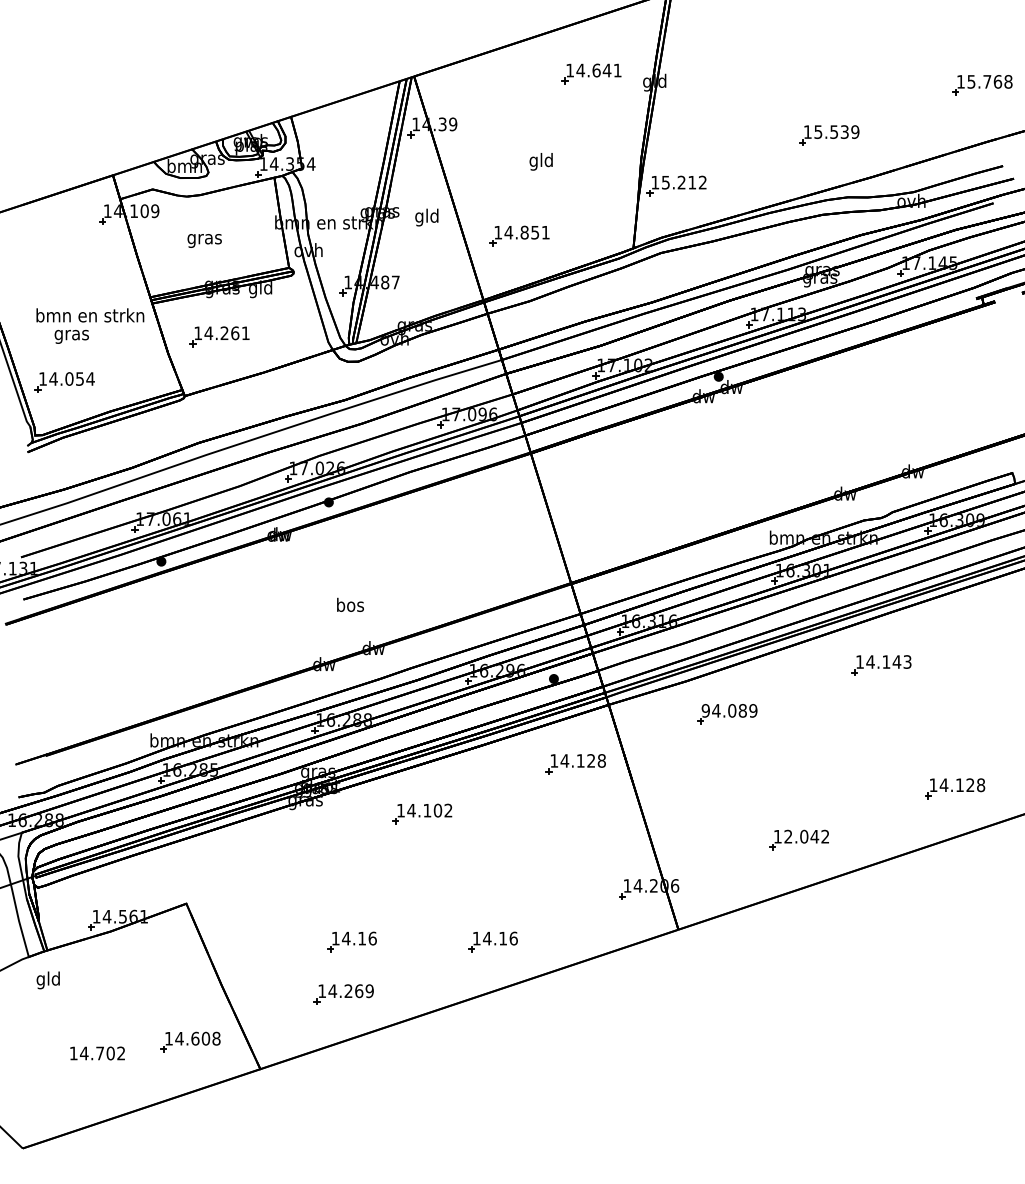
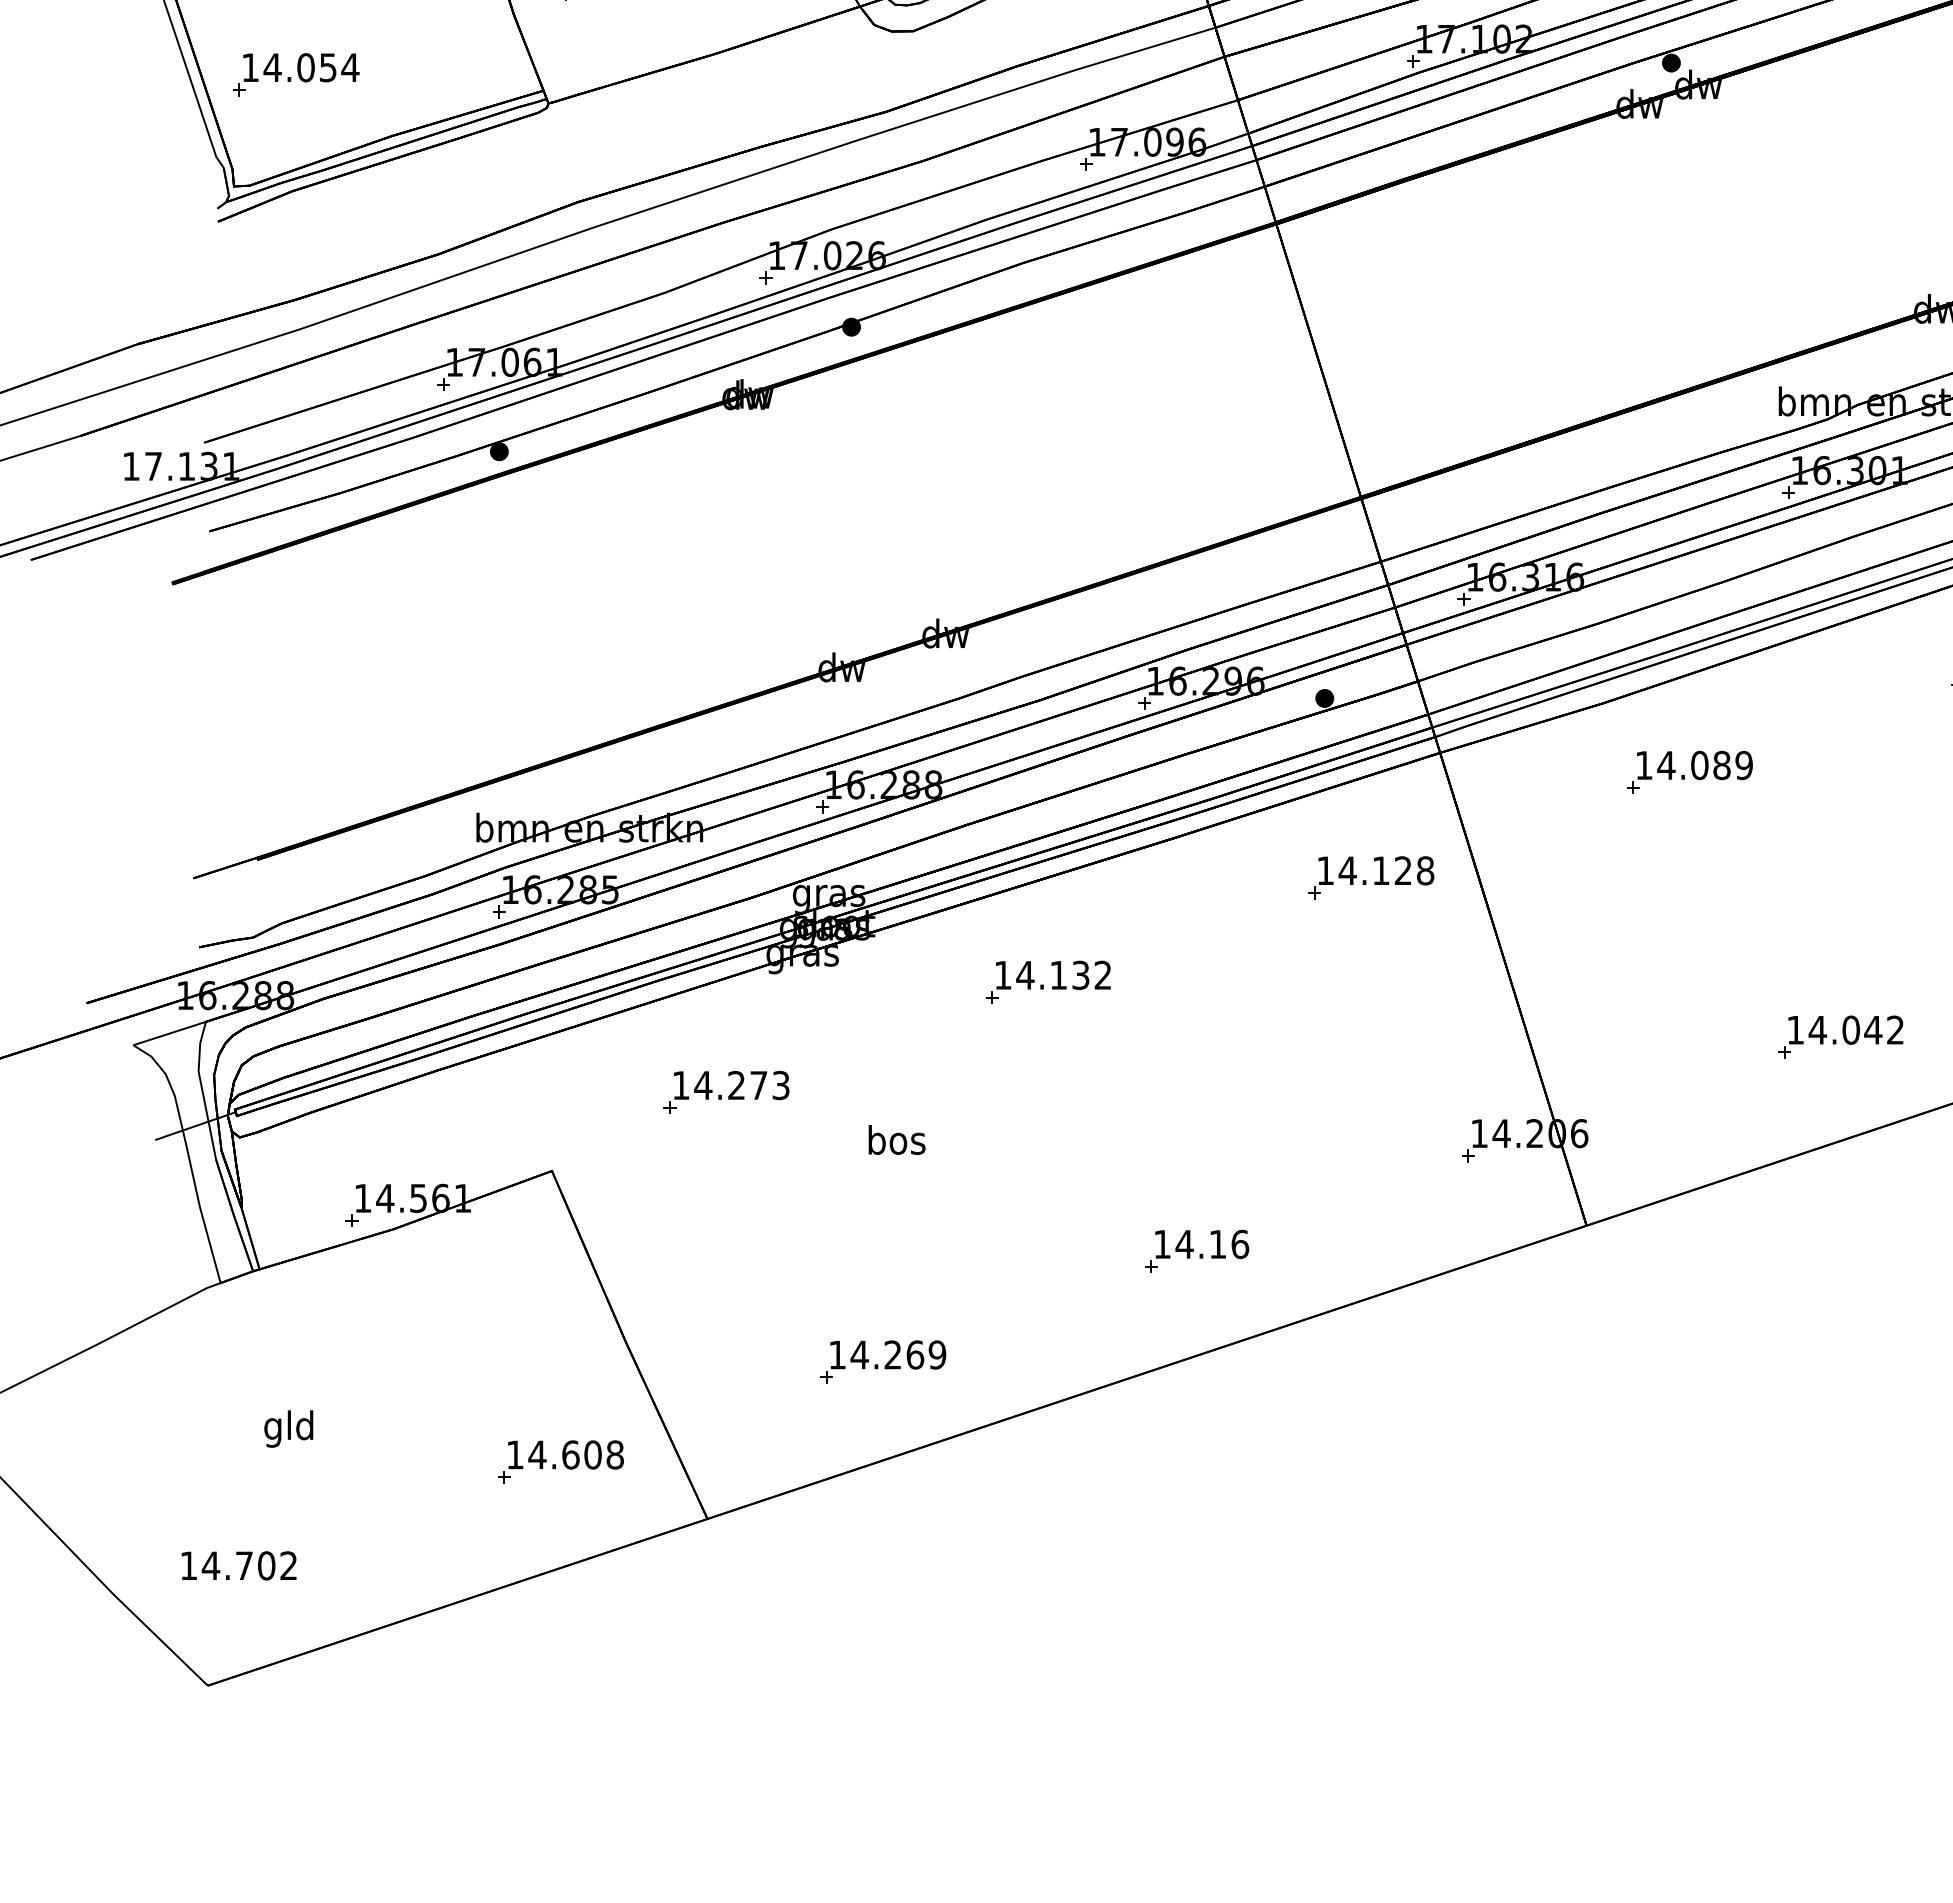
text: (350, 604) -> (896, 1139), moved
text: (705, 710) -> (1643, 764), 94.089 -> 14.089
text: (437, 810) -> (1079, 975), 14.102 -> 14.132
text: (788, 836) -> (1818, 1029), 12.042 -> 14.042
part: (269, 866) -> (726, 1092), added
part: (351, 941) -> (899, 1250), removed
text: (47, 980) -> (287, 1429), moved
text: (97, 1053) -> (238, 1565), moved

